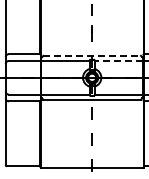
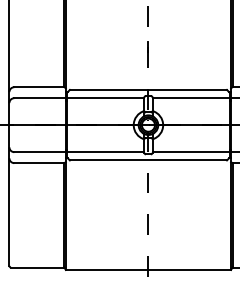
line: (92, 55) -> (148, 89), dashed -> solid
line: (118, 61) -> (190, 98), dashed -> solid

